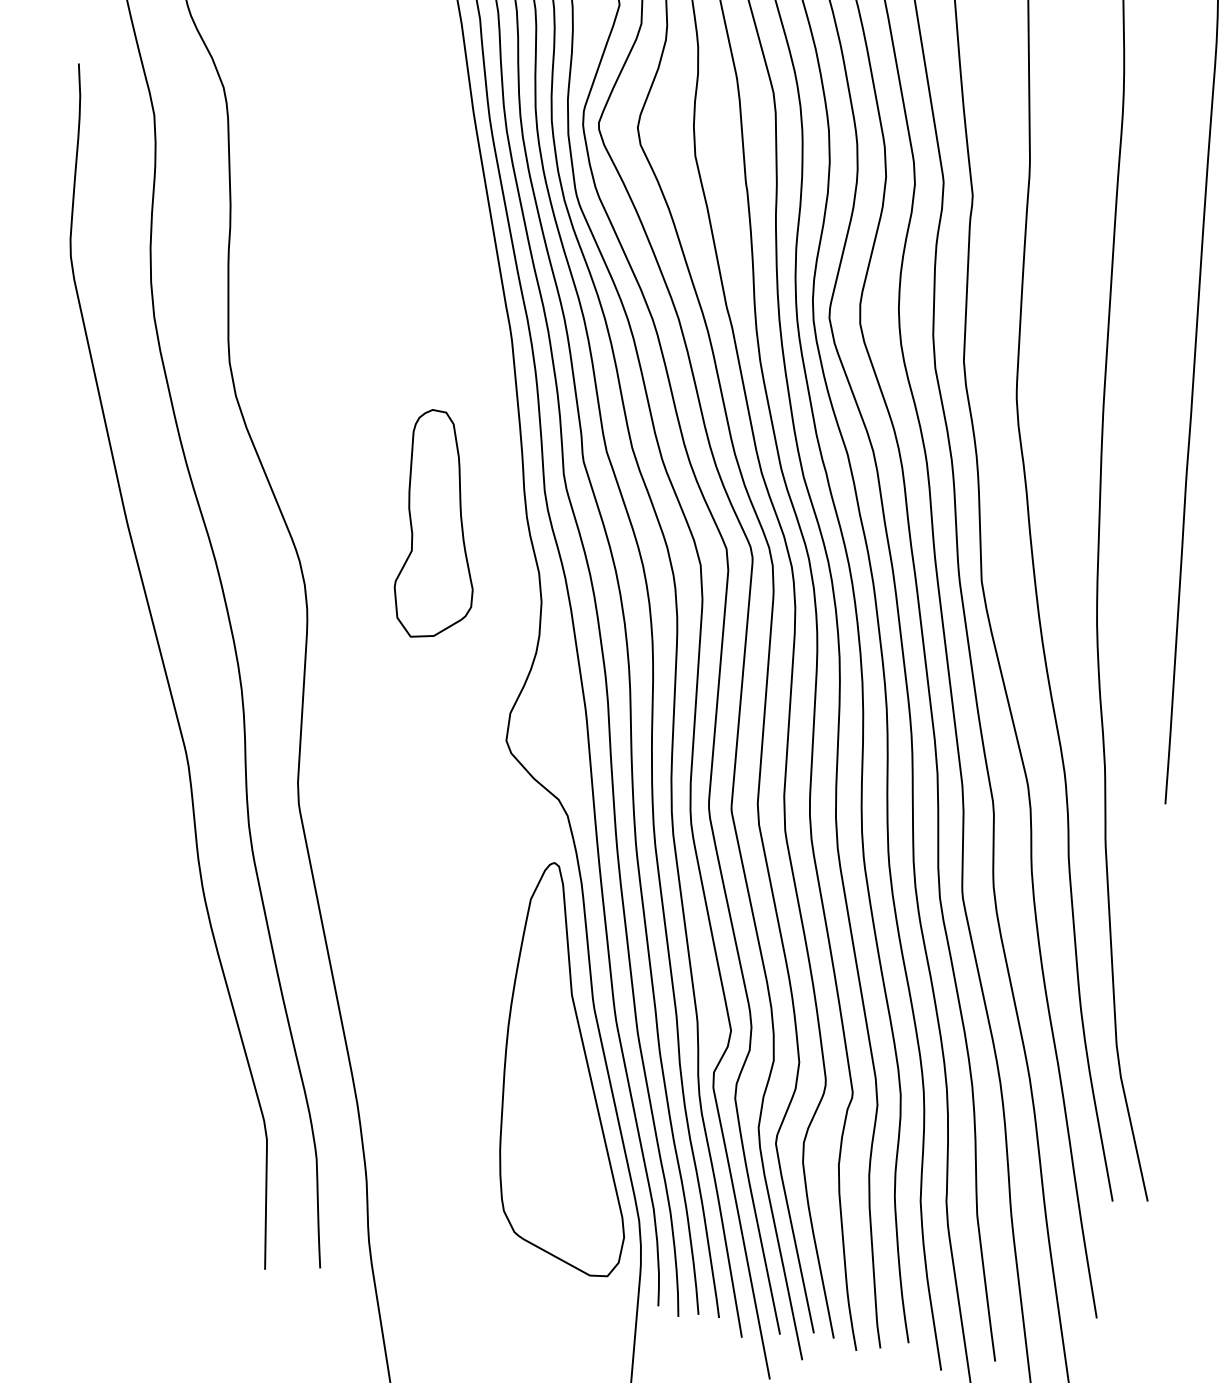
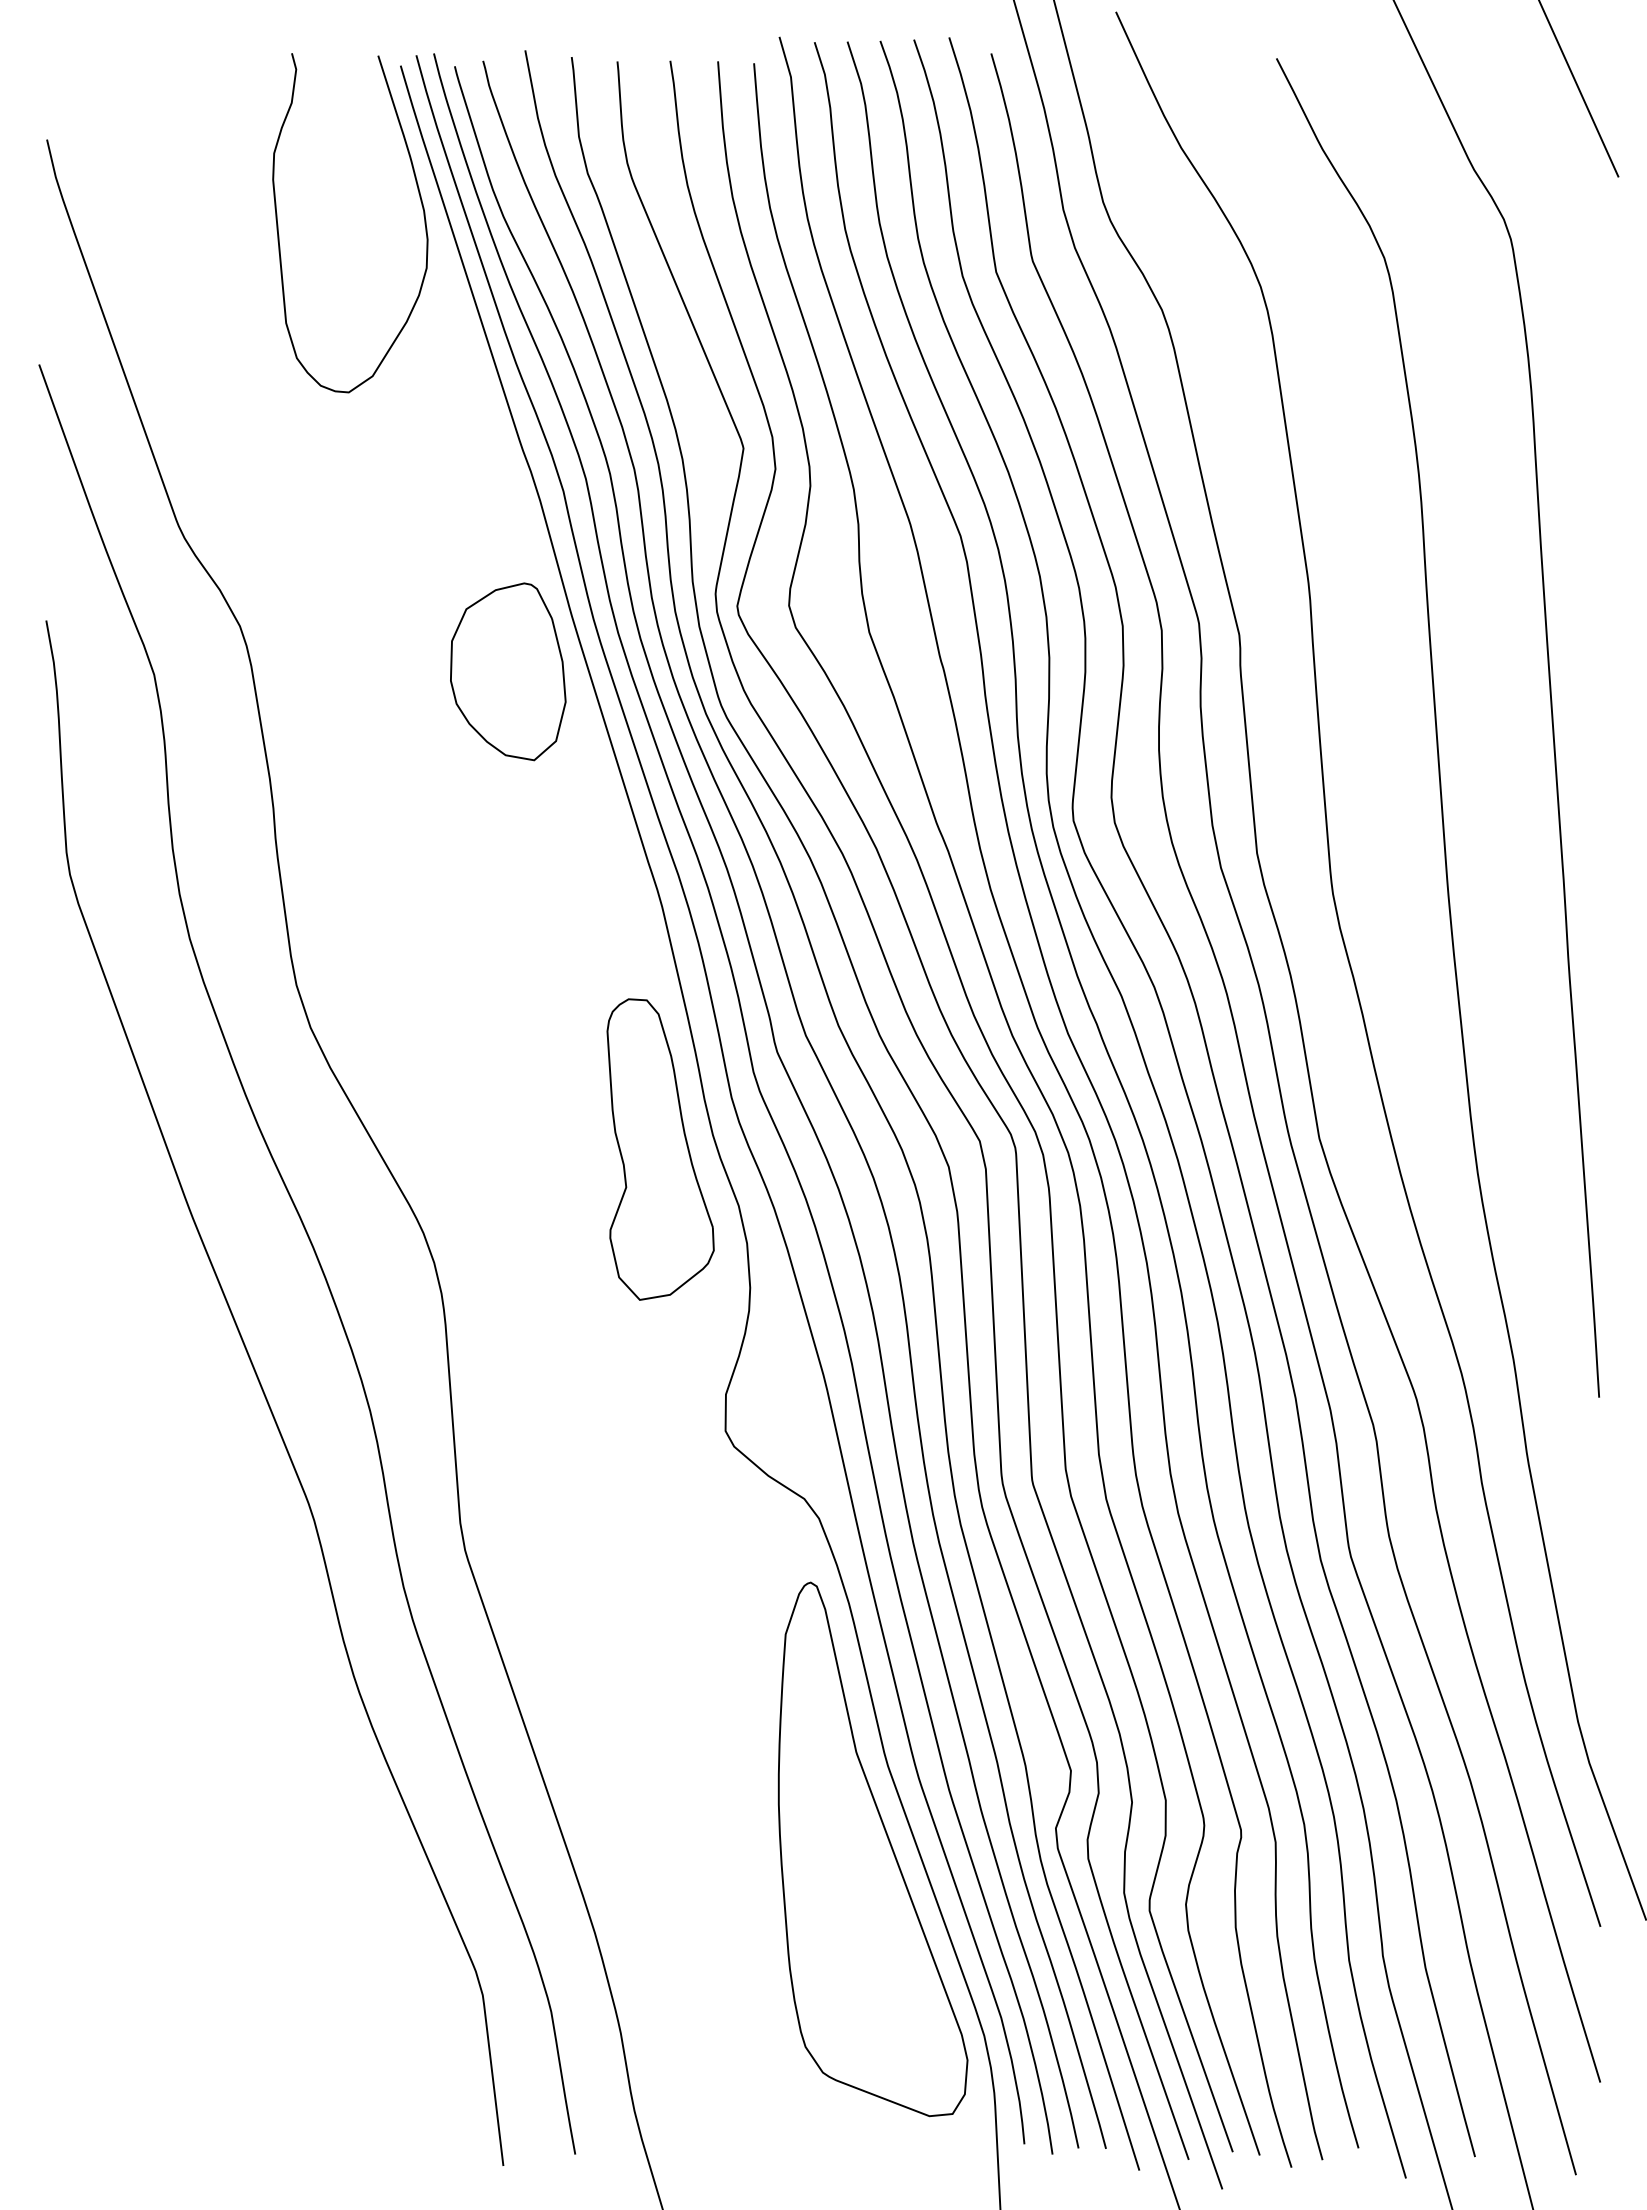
part: (420, 148) -> (508, 671), added
part: (441, 525) -> (660, 1149), moved

